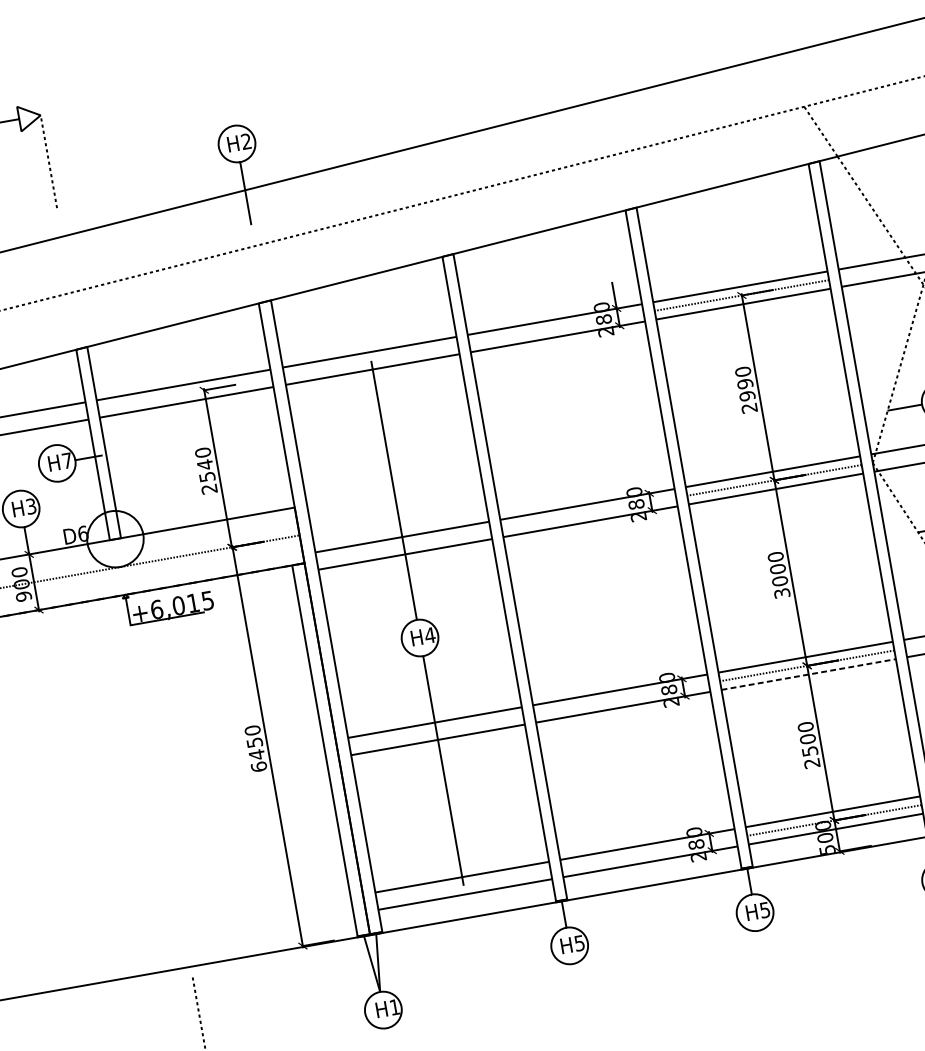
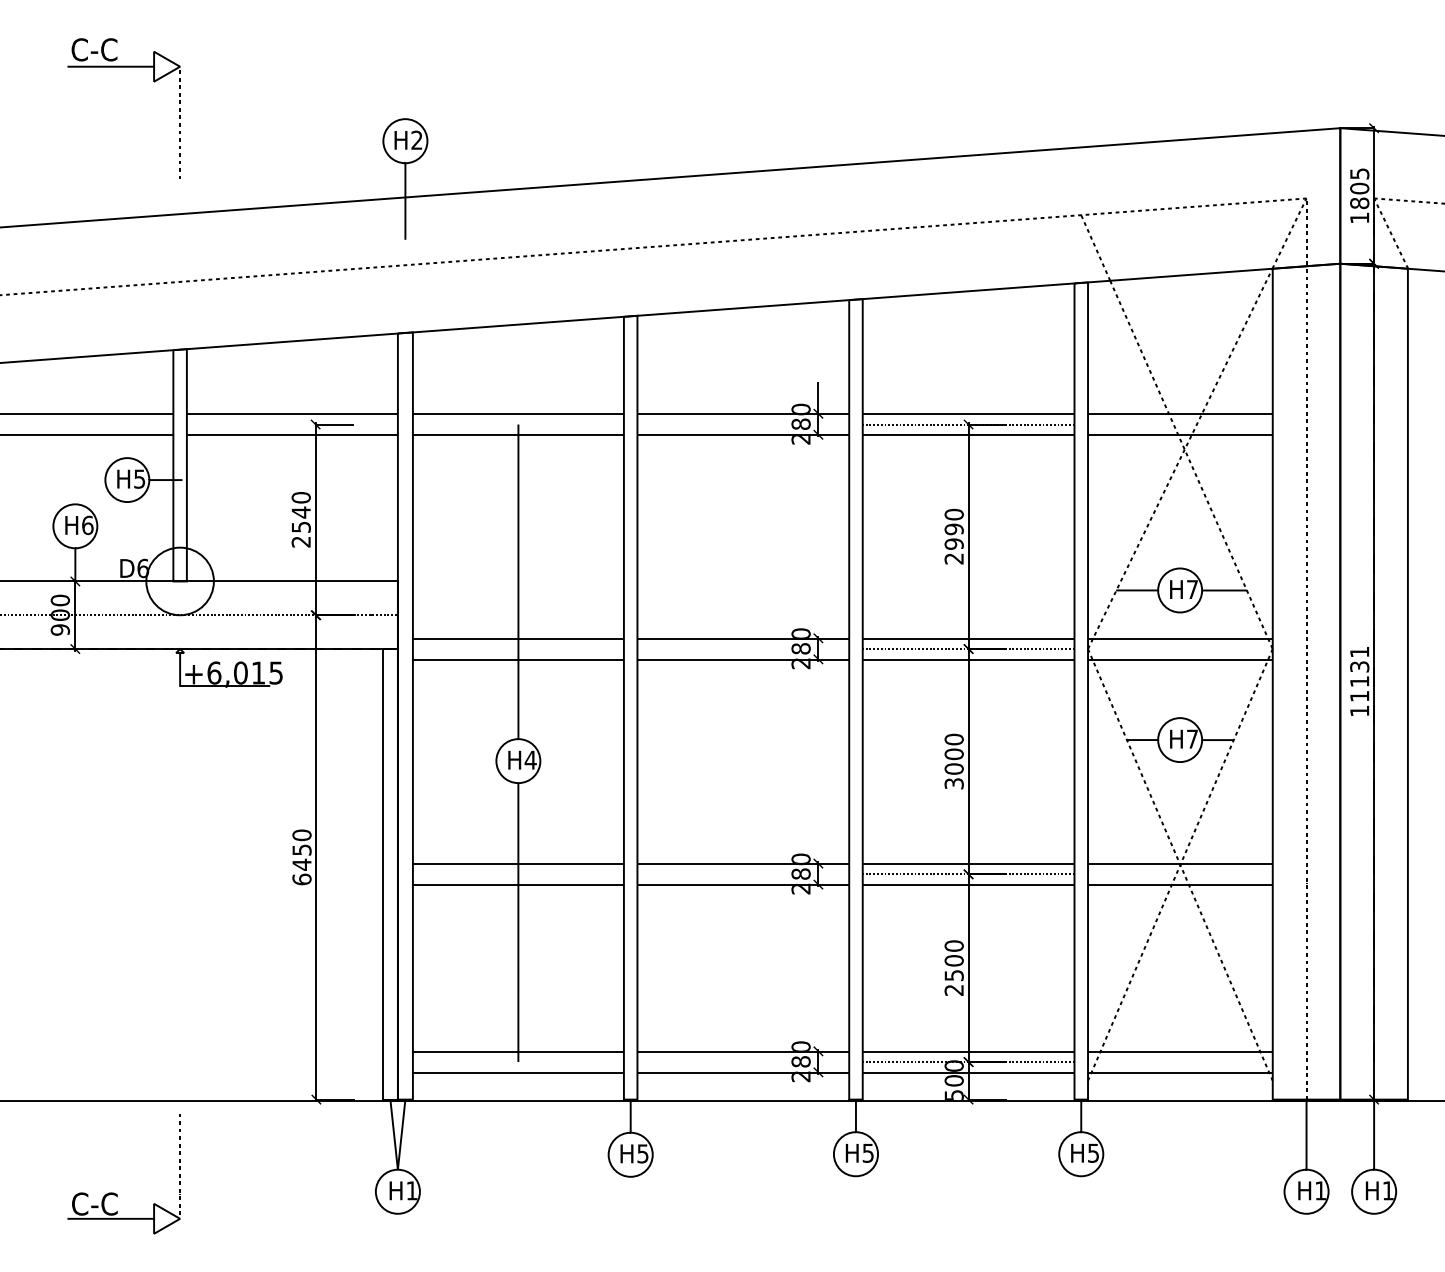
text: (67, 460) -> (139, 478), H7 -> H5
text: (31, 506) -> (87, 525), H3 -> H6
line: (808, 674) -> (968, 884), dashed -> solid

